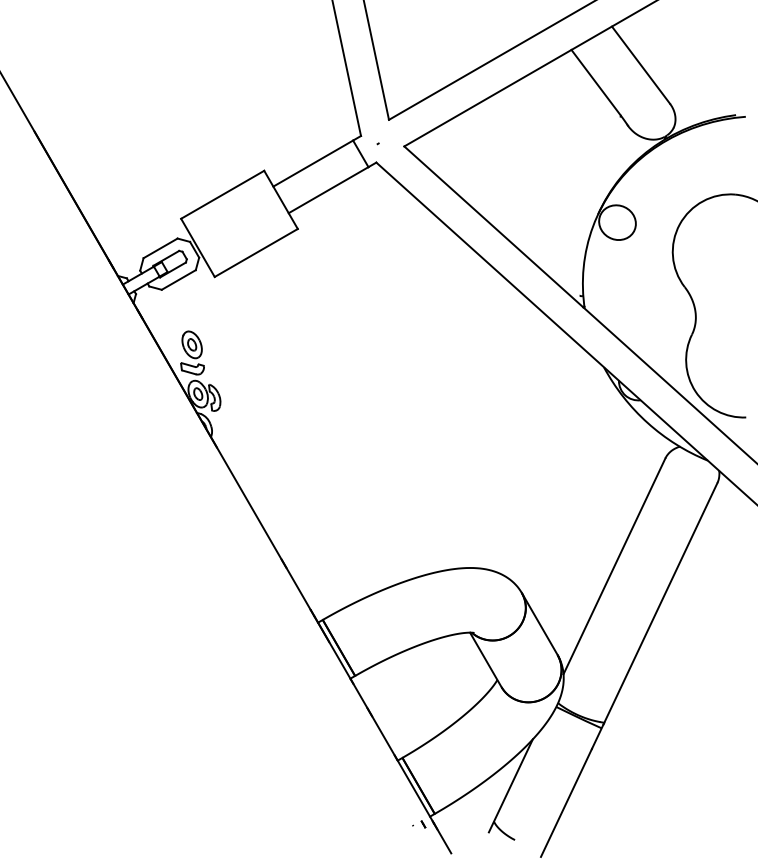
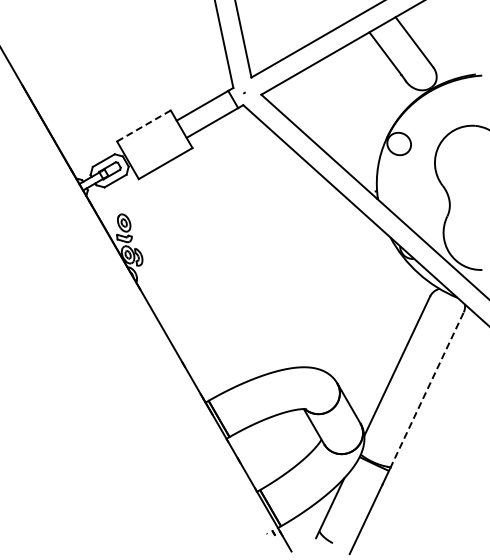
line: (223, 194) -> (144, 125), solid -> dashed
line: (661, 602) -> (427, 389), solid -> dashed

